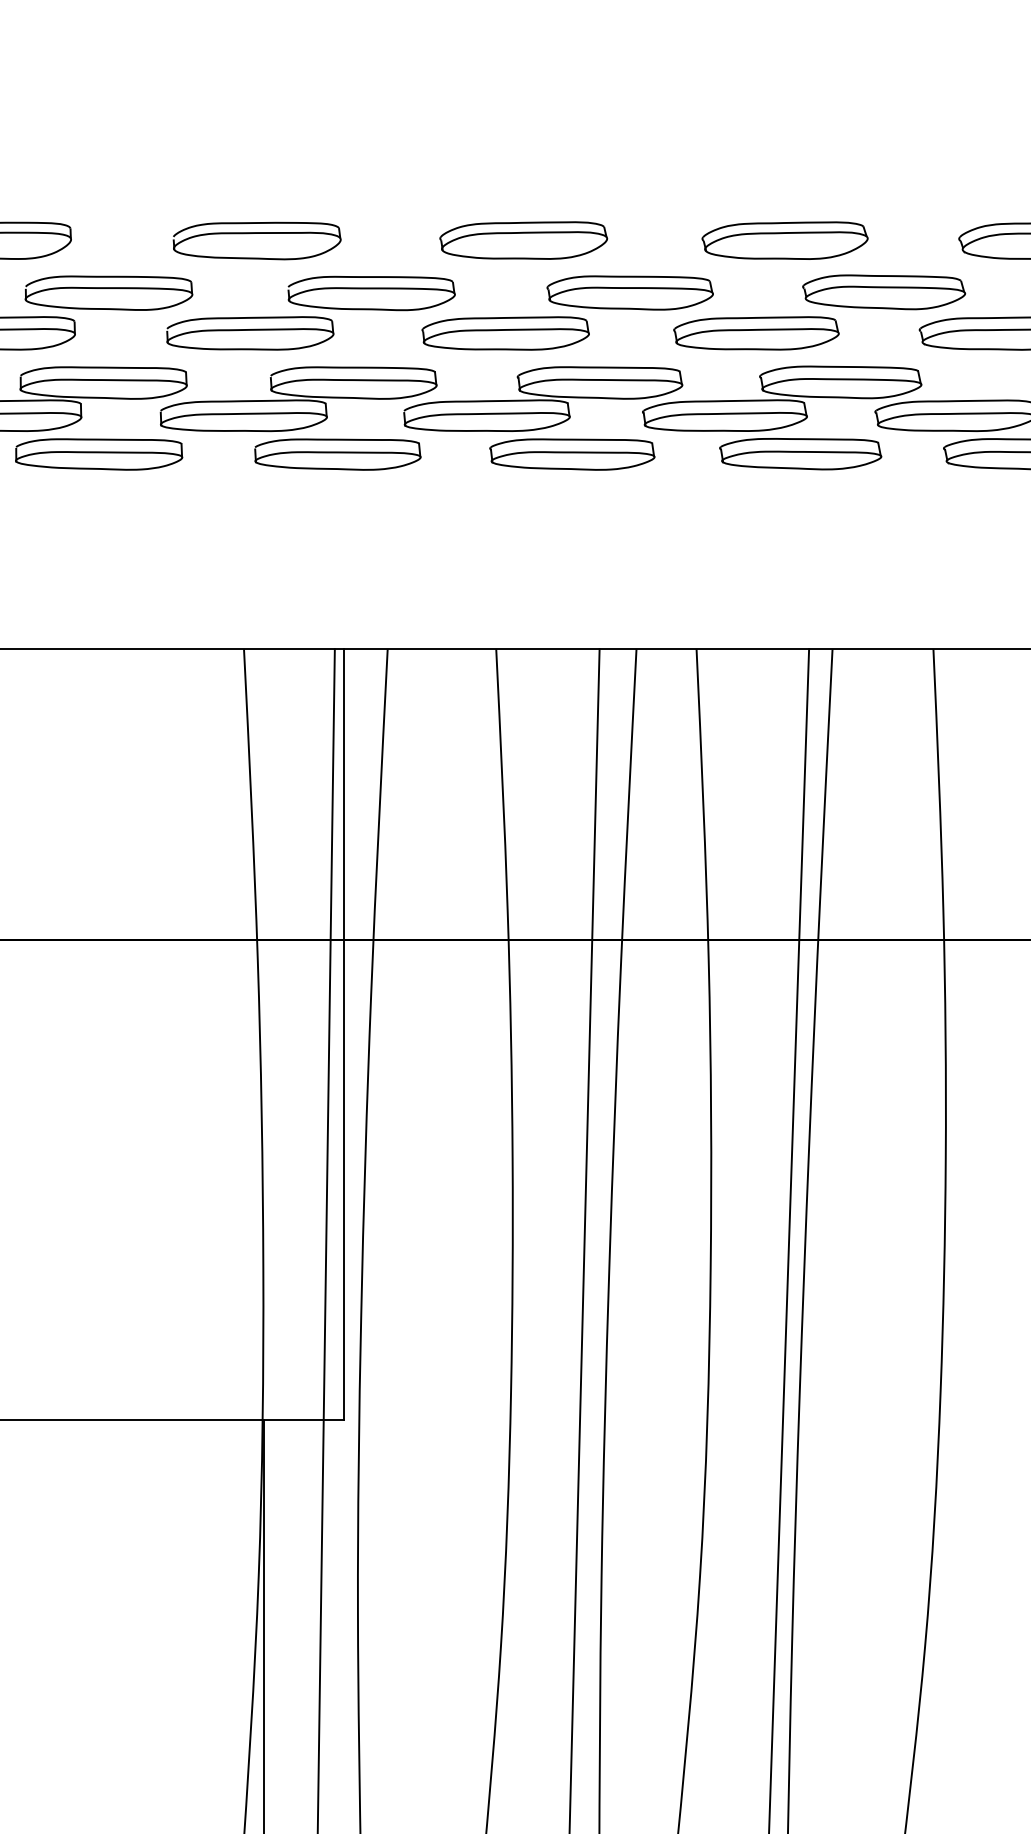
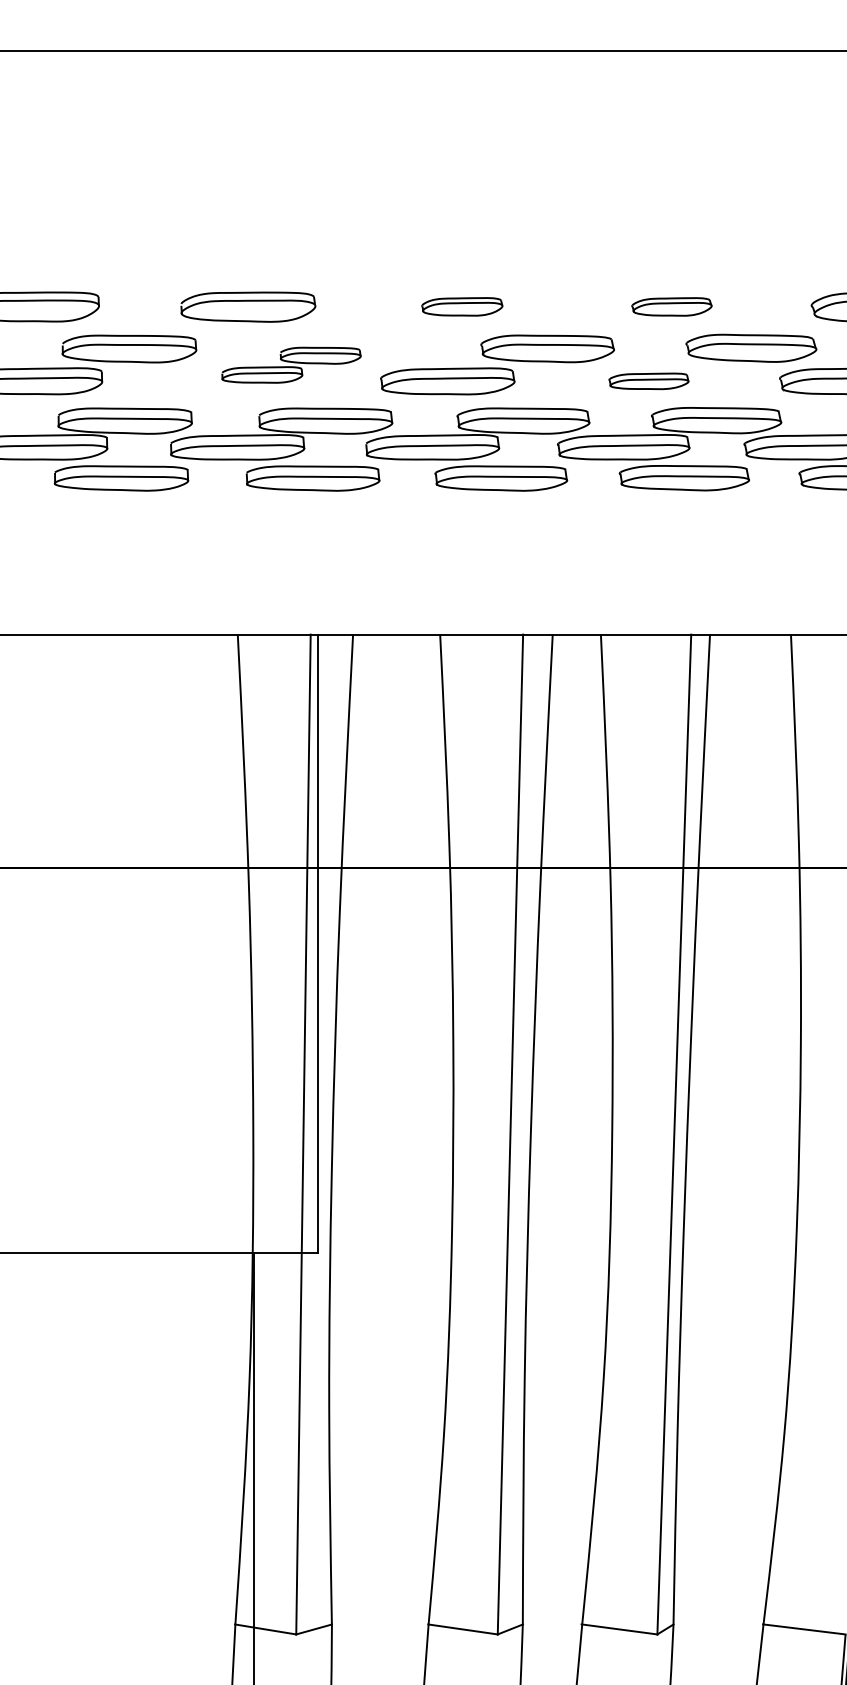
part: (524, 240) -> (462, 306), size x0.6
part: (784, 240) -> (671, 306), size x0.6
part: (310, 313) -> (291, 365), size x0.6
part: (755, 333) -> (648, 381), size x0.6

